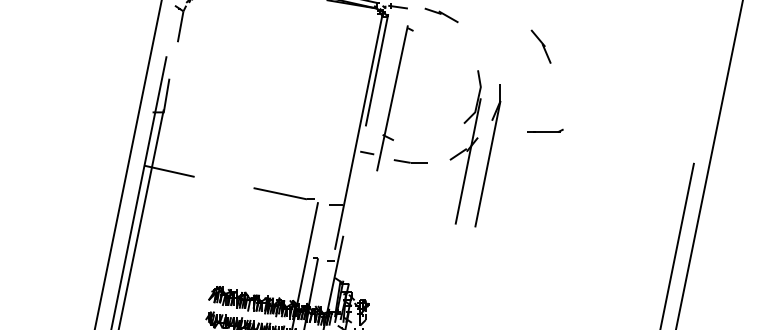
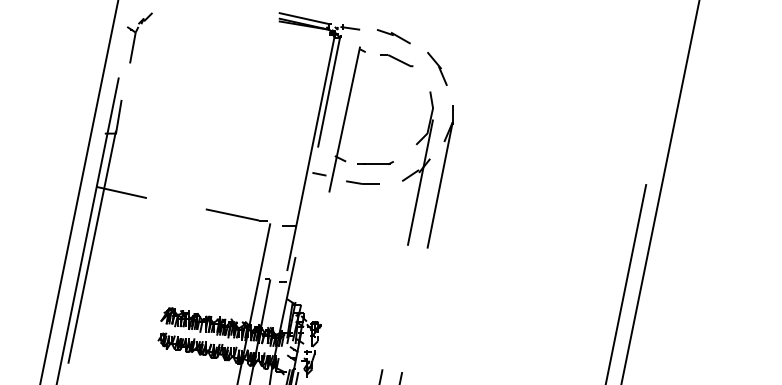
part: (444, 39) -> (396, 60), added
part: (541, 46) -> (437, 68), moved
part: (545, 130) -> (375, 162), moved

